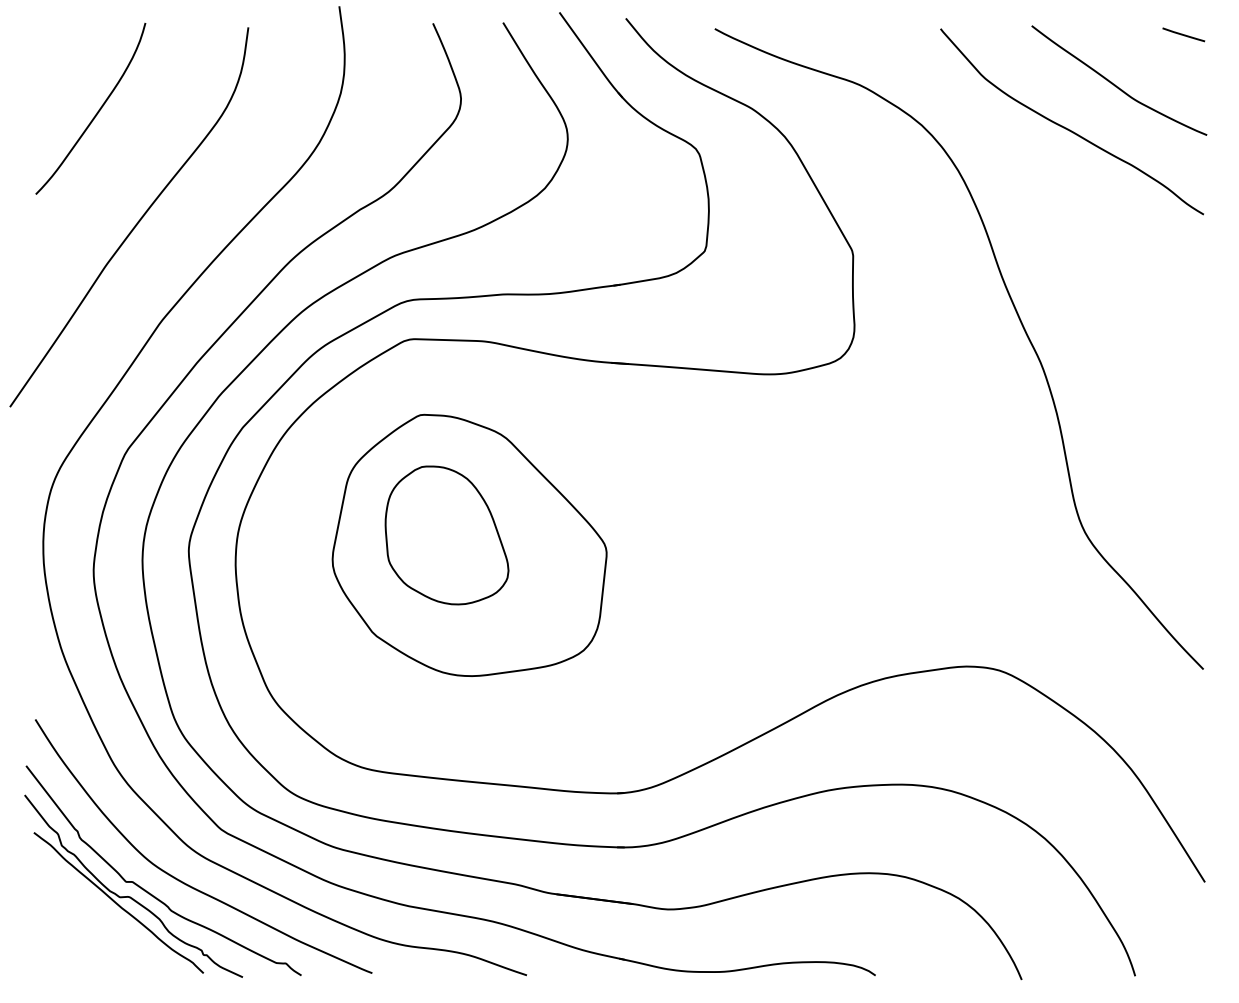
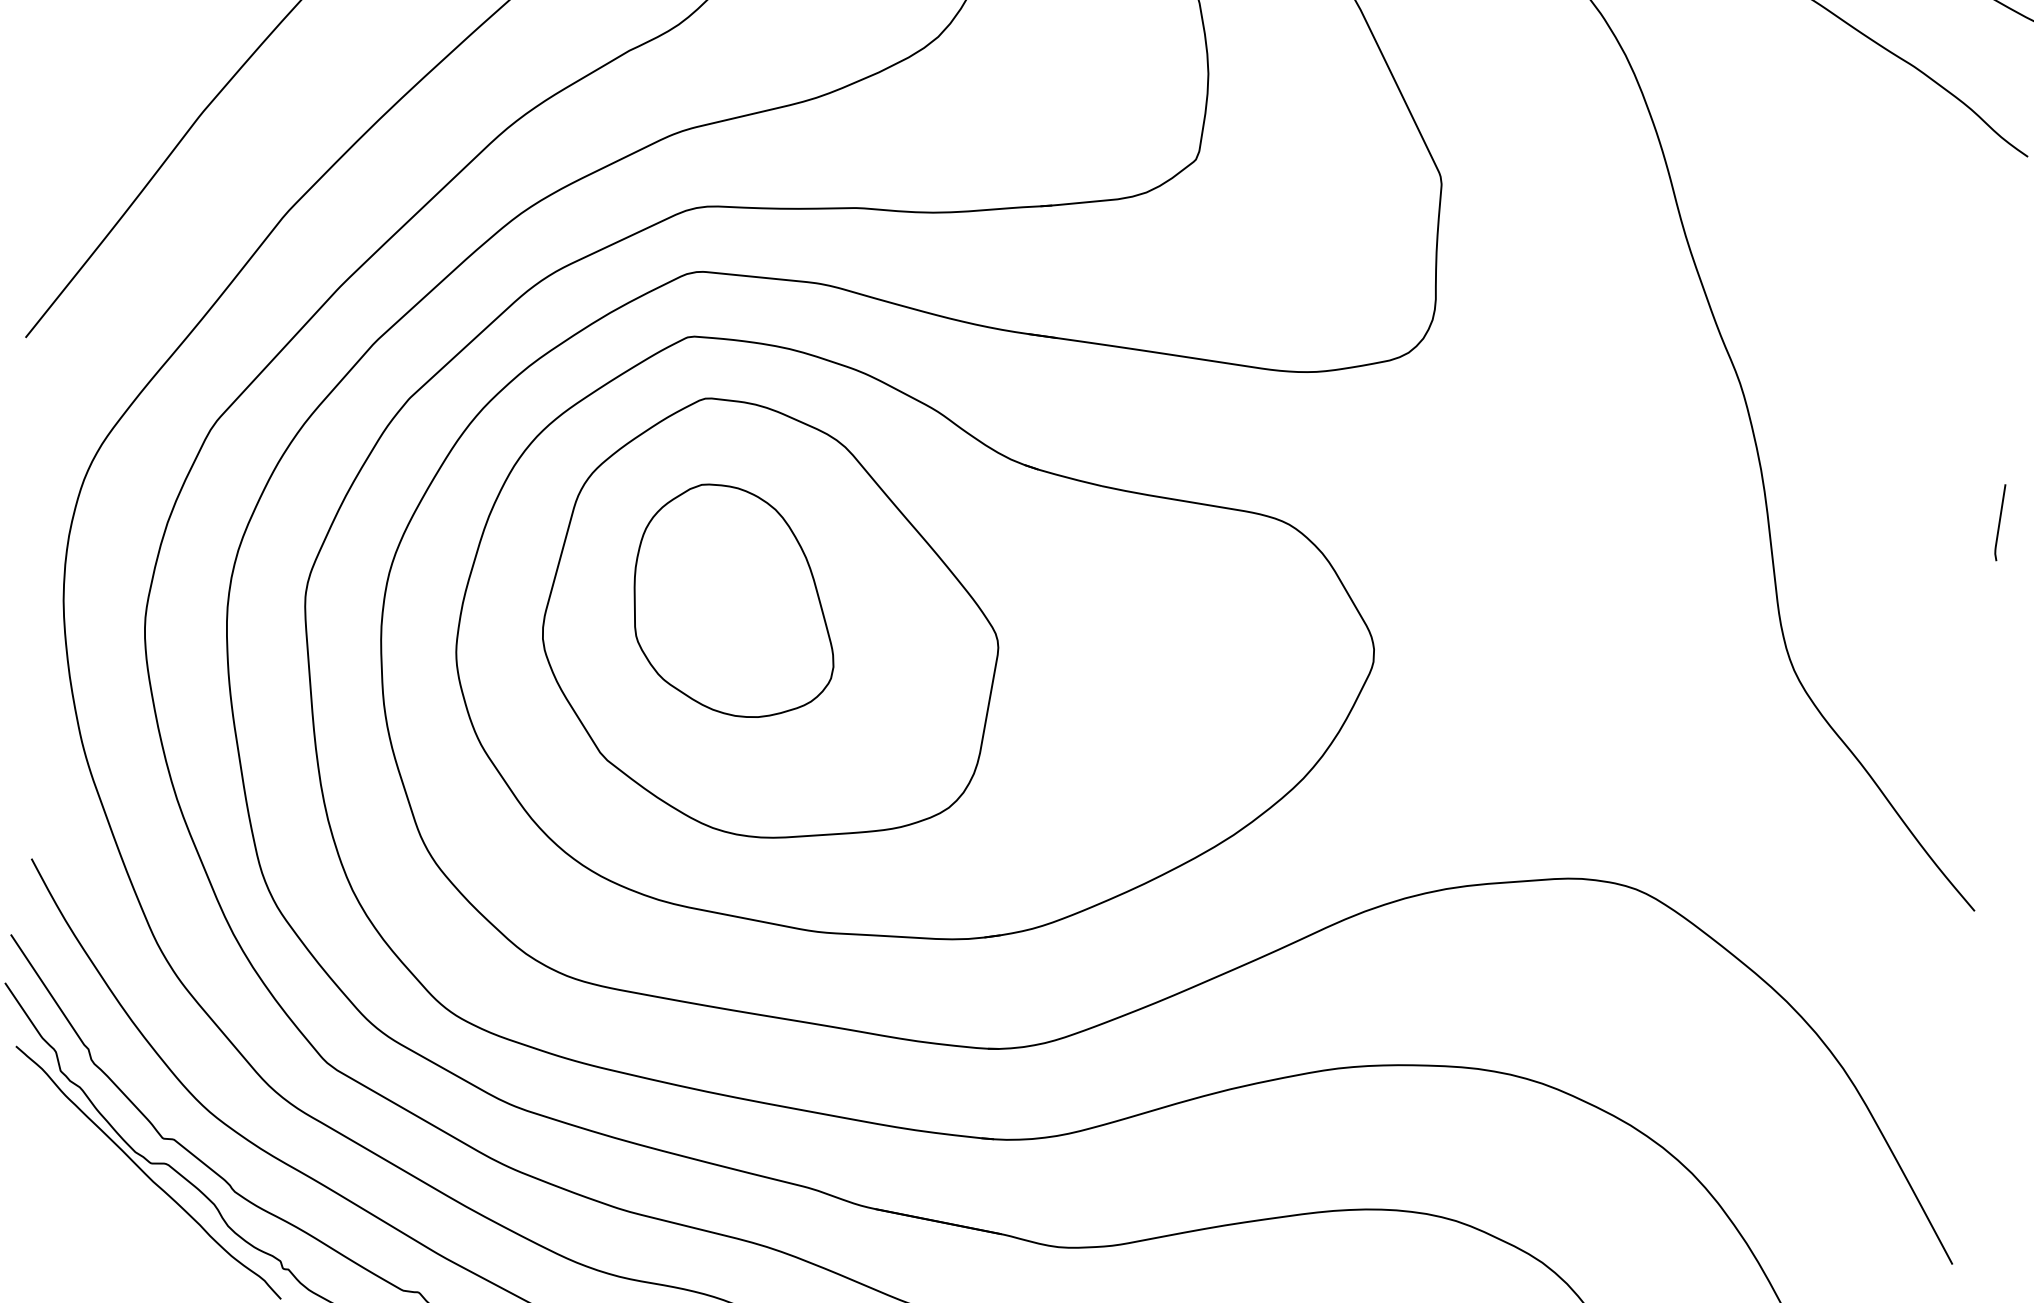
curve: (1201, 435) -> (1998, 522), added
part: (556, 554) -> (914, 645), added

